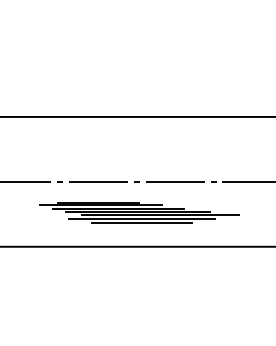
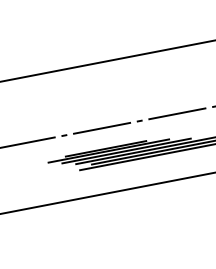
line: (141, 222) -> (151, 160), removed

